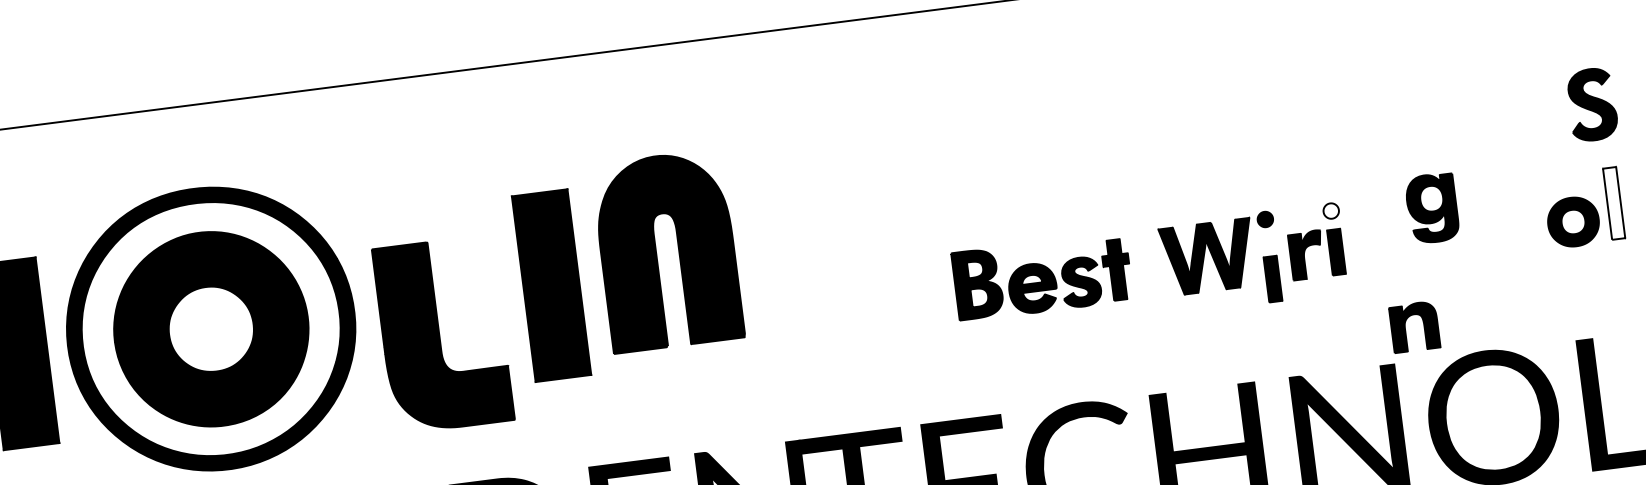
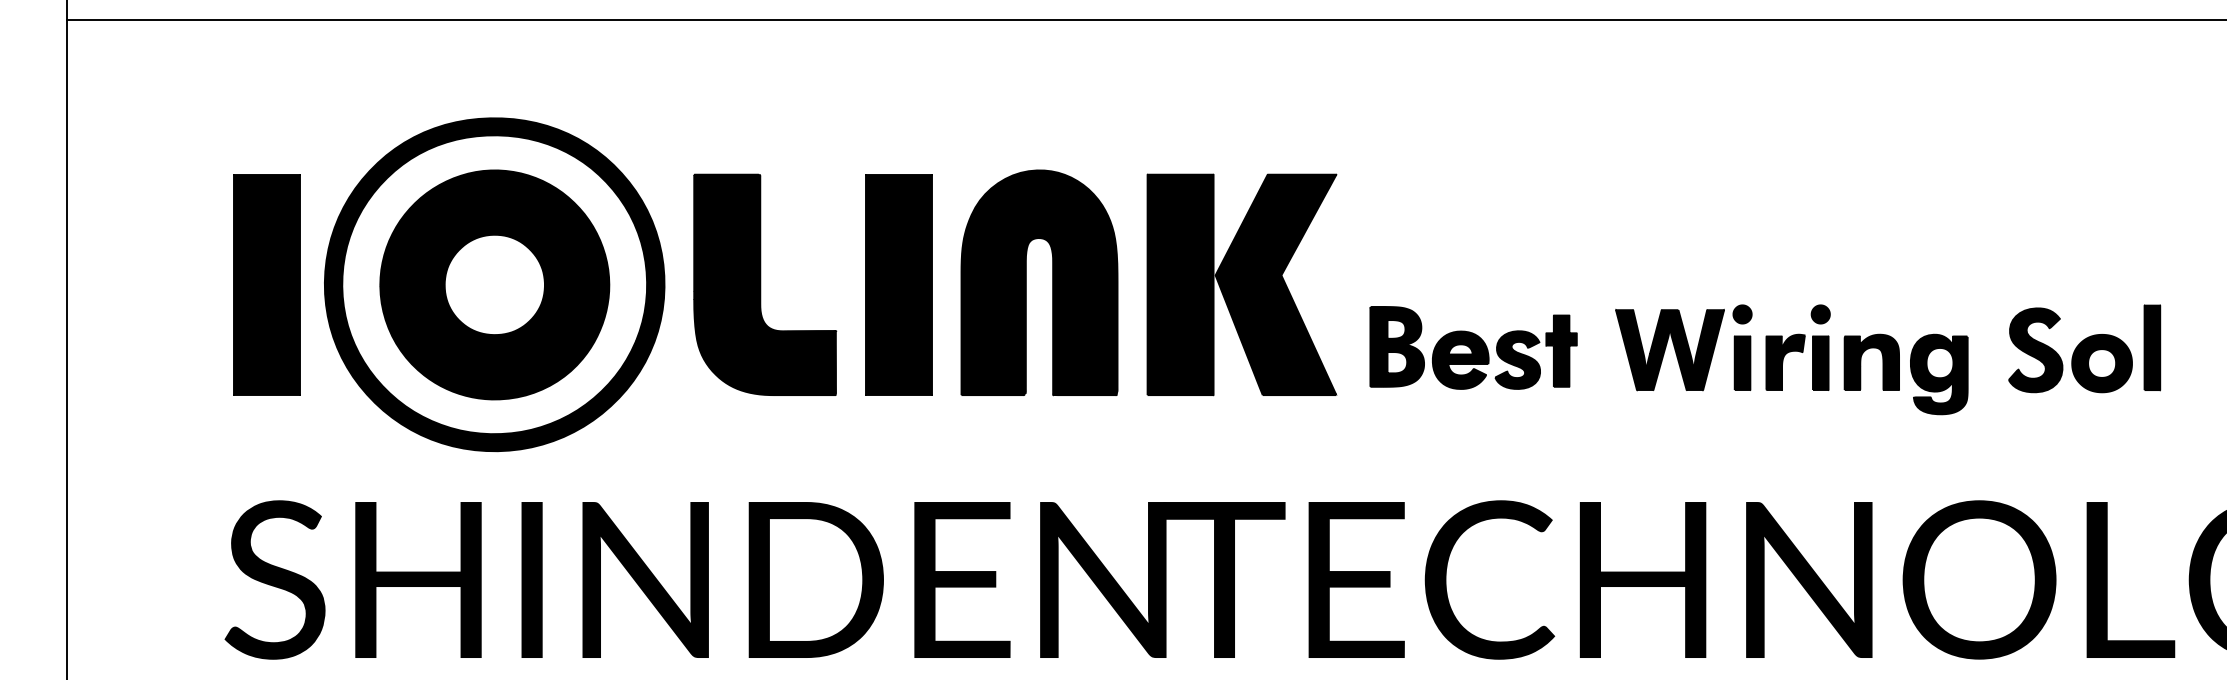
part: (1592, 104) -> (2035, 350), moved
fill: (1614, 203) -> (2152, 347), added
part: (1432, 208) -> (1939, 374), moved
fill: (1331, 211) -> (1820, 314), added
part: (840, 248) -> (1241, 284), added
part: (656, 252) -> (1026, 282), moved
part: (1272, 278) -> (1742, 362), moved
part: (1405, 327) -> (1861, 361), moved
part: (443, 334) -> (765, 284), moved

